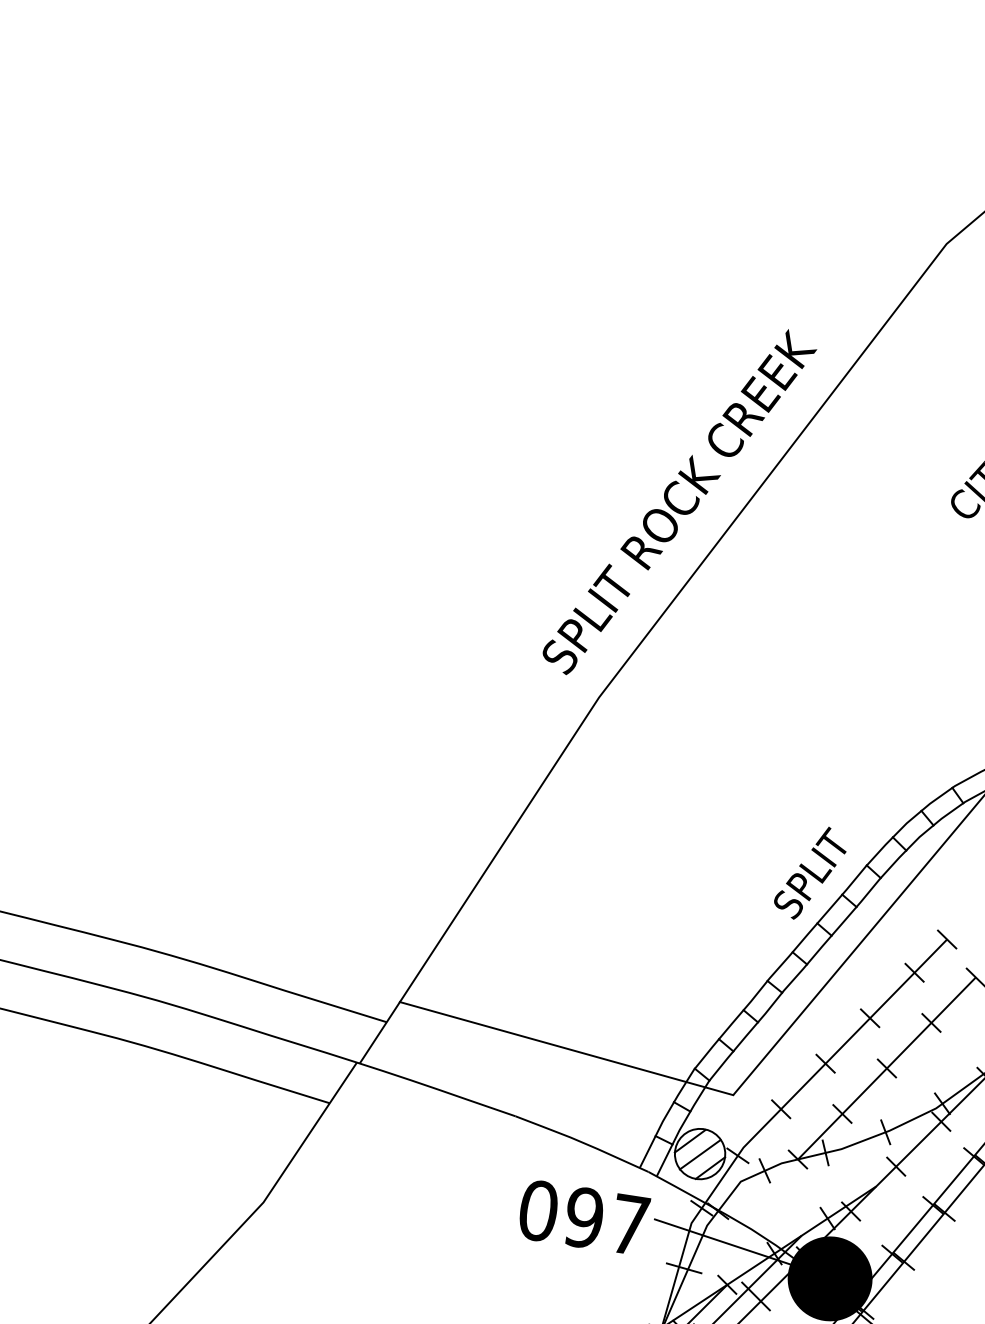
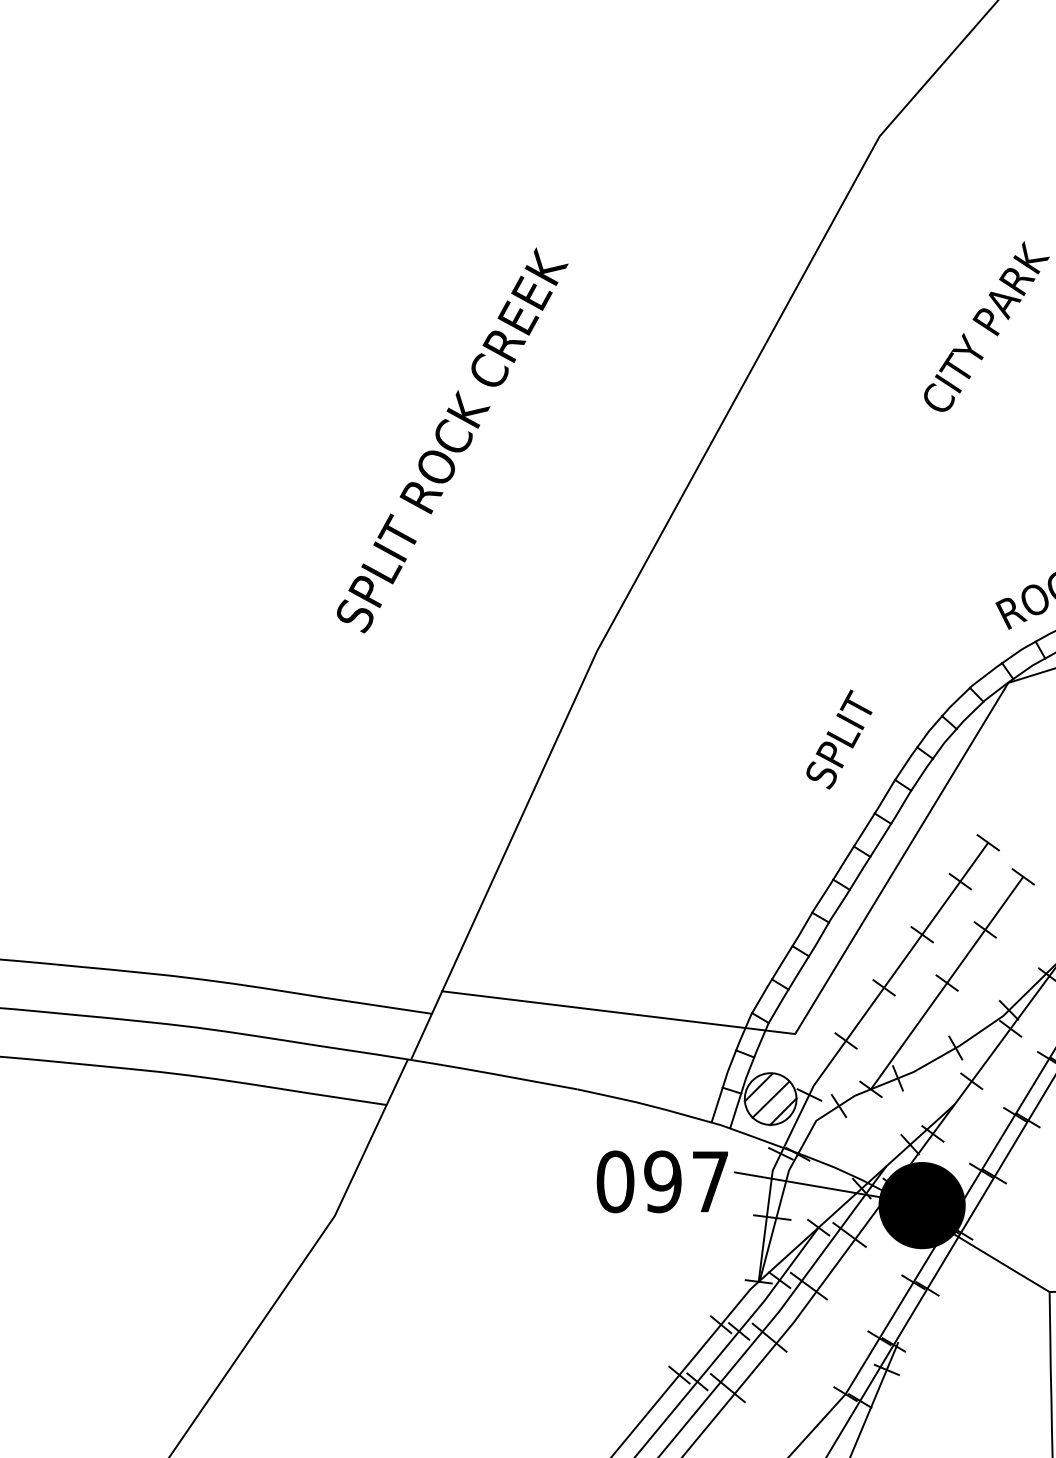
text: (679, 502) -> (452, 440), moved
text: (810, 873) -> (839, 739), moved
line: (842, 1113) -> (908, 1035), removed

